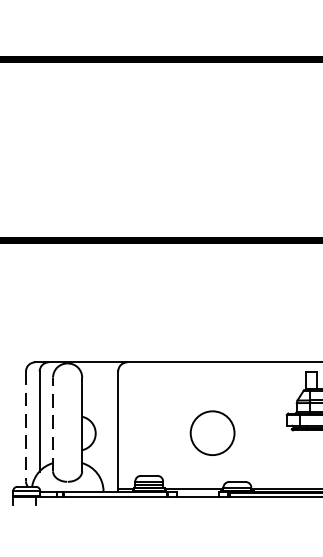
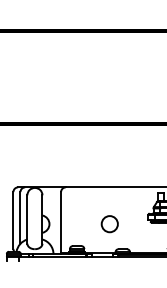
line: (53, 424) -> (27, 219), dashed -> solid
line: (26, 426) -> (13, 220), dashed -> solid
circle: (211, 434) -> (109, 224), size x0.71

